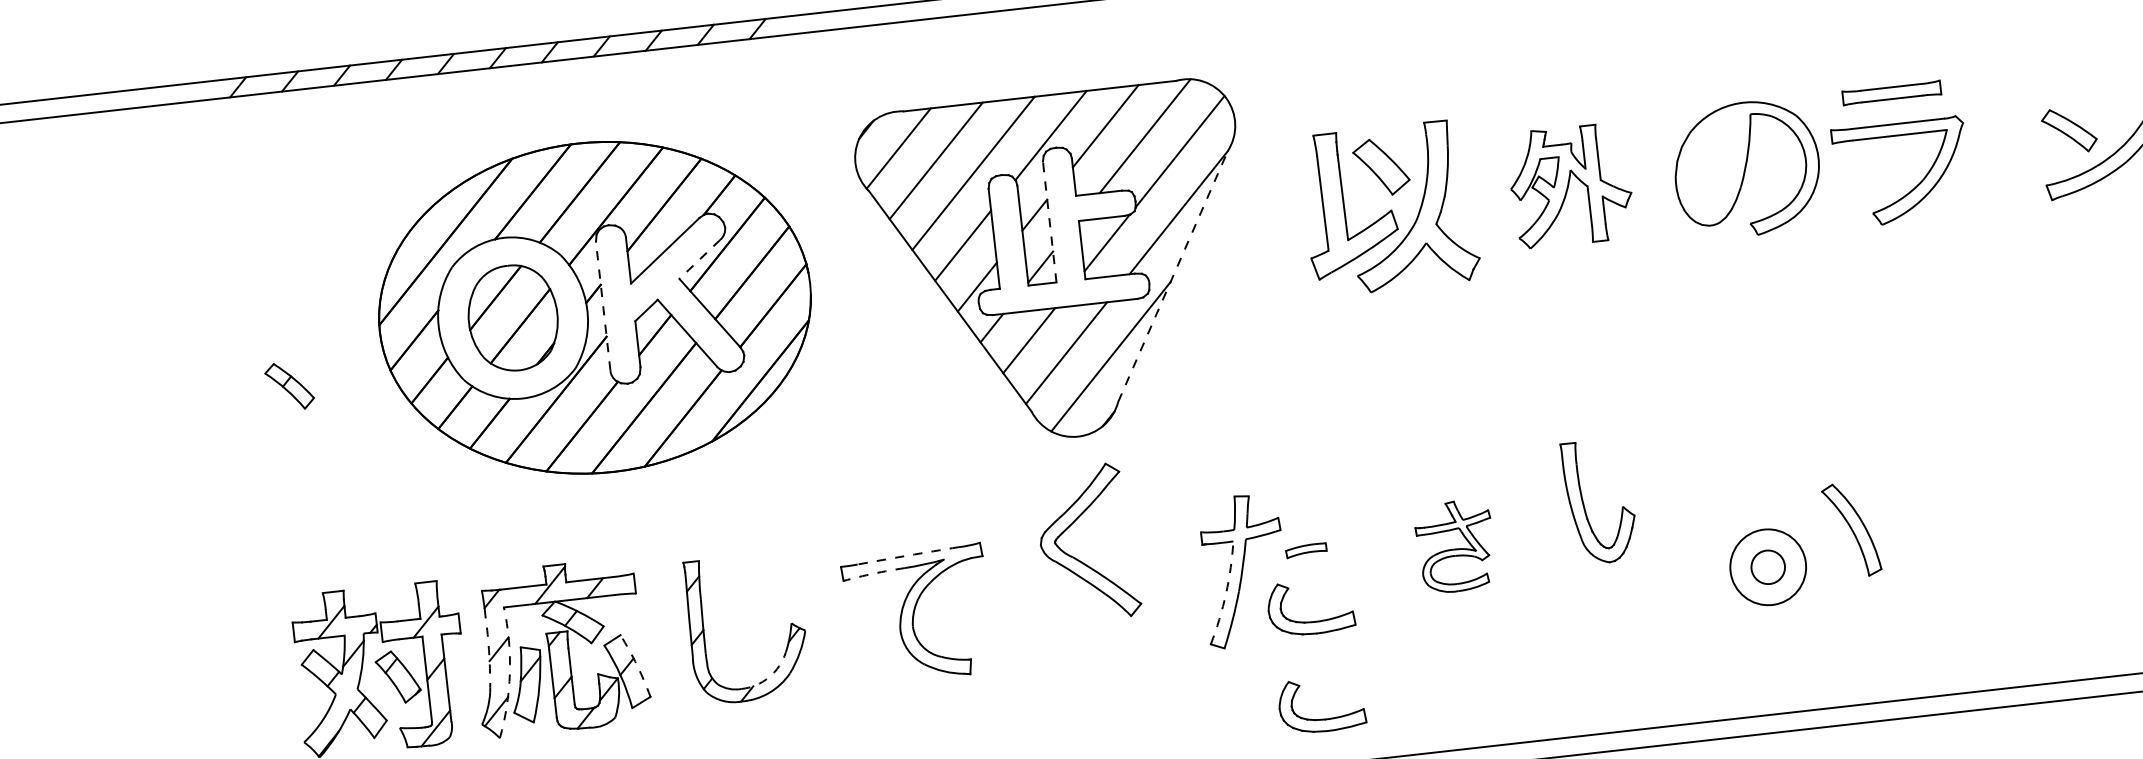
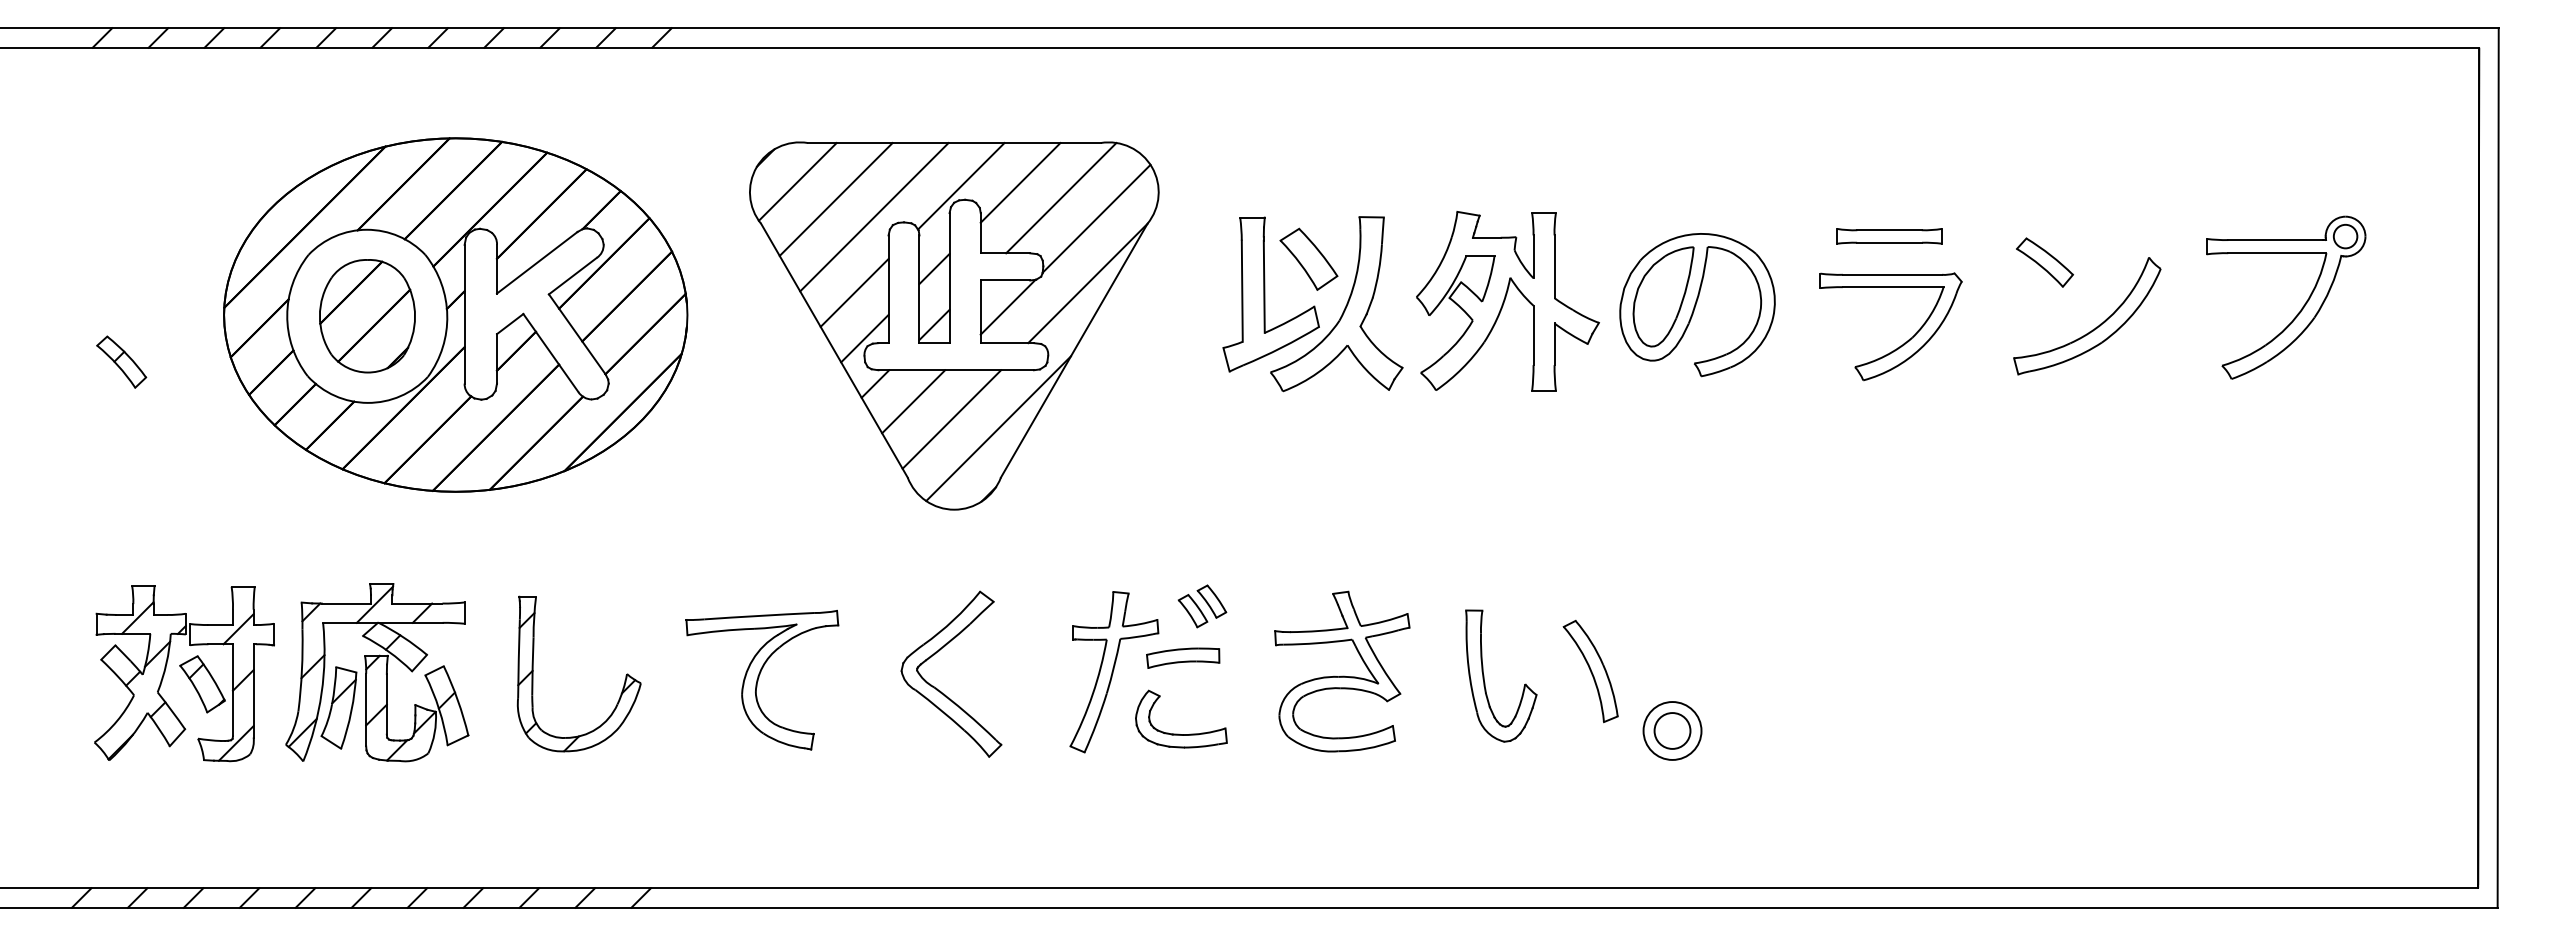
part: (1891, 93) -> (1889, 236), moved
part: (2069, 130) -> (2044, 262), moved
part: (1714, 164) -> (1663, 296), added
part: (1570, 185) -> (1507, 301), size x1.43
part: (1916, 185) -> (1904, 342), moved
line: (1049, 221) -> (949, 277), dashed -> solid
line: (699, 259) -> (572, 276), dashed -> solid
line: (1173, 276) -> (1074, 350), dashed -> solid
line: (602, 305) -> (464, 313), dashed -> solid
part: (1318, 500) -> (1202, 606), added
part: (1584, 502) -> (1484, 675), moved
part: (1851, 530) -> (1590, 671), moved
part: (1455, 546) -> (1342, 671), size x1.67
part: (1306, 550) -> (1183, 657), size x1.67
arc: (908, 555) -> (759, 615), dashed -> solid
part: (1079, 559) -> (940, 690), moved
circle: (1768, 566) -> (1672, 730), size x0.71
arc: (873, 574) -> (720, 631), dashed -> solid
arc: (1225, 593) -> (1092, 694), dashed -> solid
arc: (488, 653) -> (301, 670), dashed -> solid
arc: (636, 665) -> (457, 700), dashed -> solid
arc: (509, 673) -> (321, 693), dashed -> solid
arc: (768, 677) -> (596, 728), dashed -> solid
part: (1320, 718) -> (1178, 838), removed

